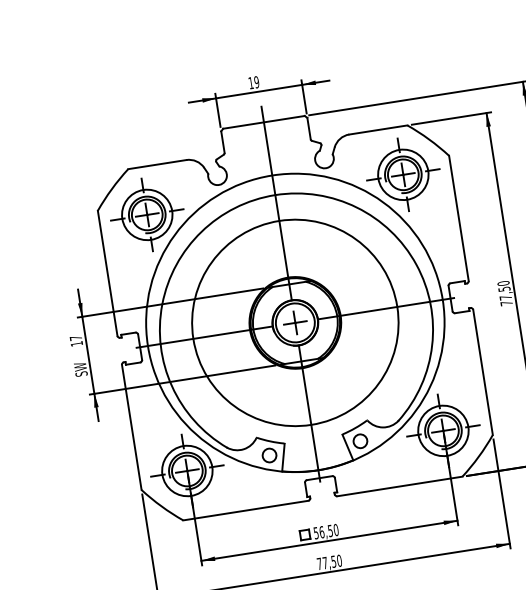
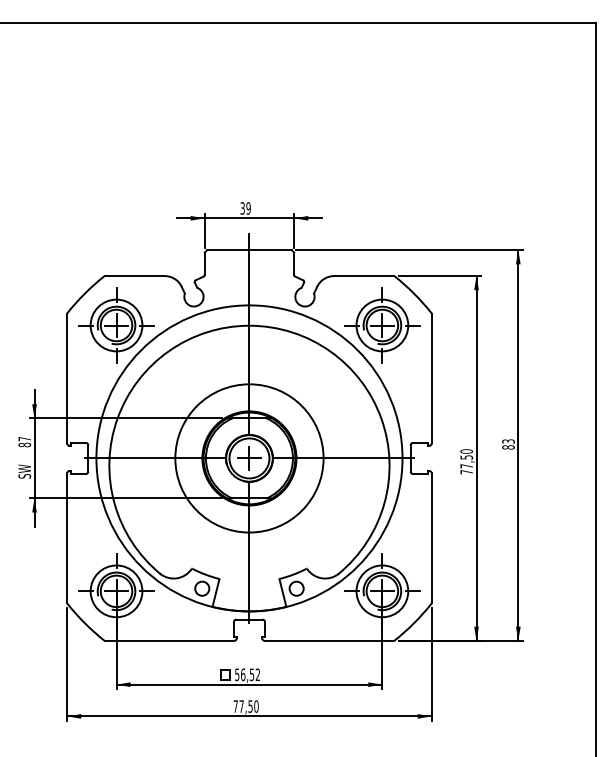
text: (250, 83) -> (242, 208), 19 -> 39
circle: (295, 322) -> (249, 458), size x0.7
text: (76, 343) -> (24, 444), 17 -> 87
text: (335, 529) -> (257, 674), 56,50 -> 56,52

